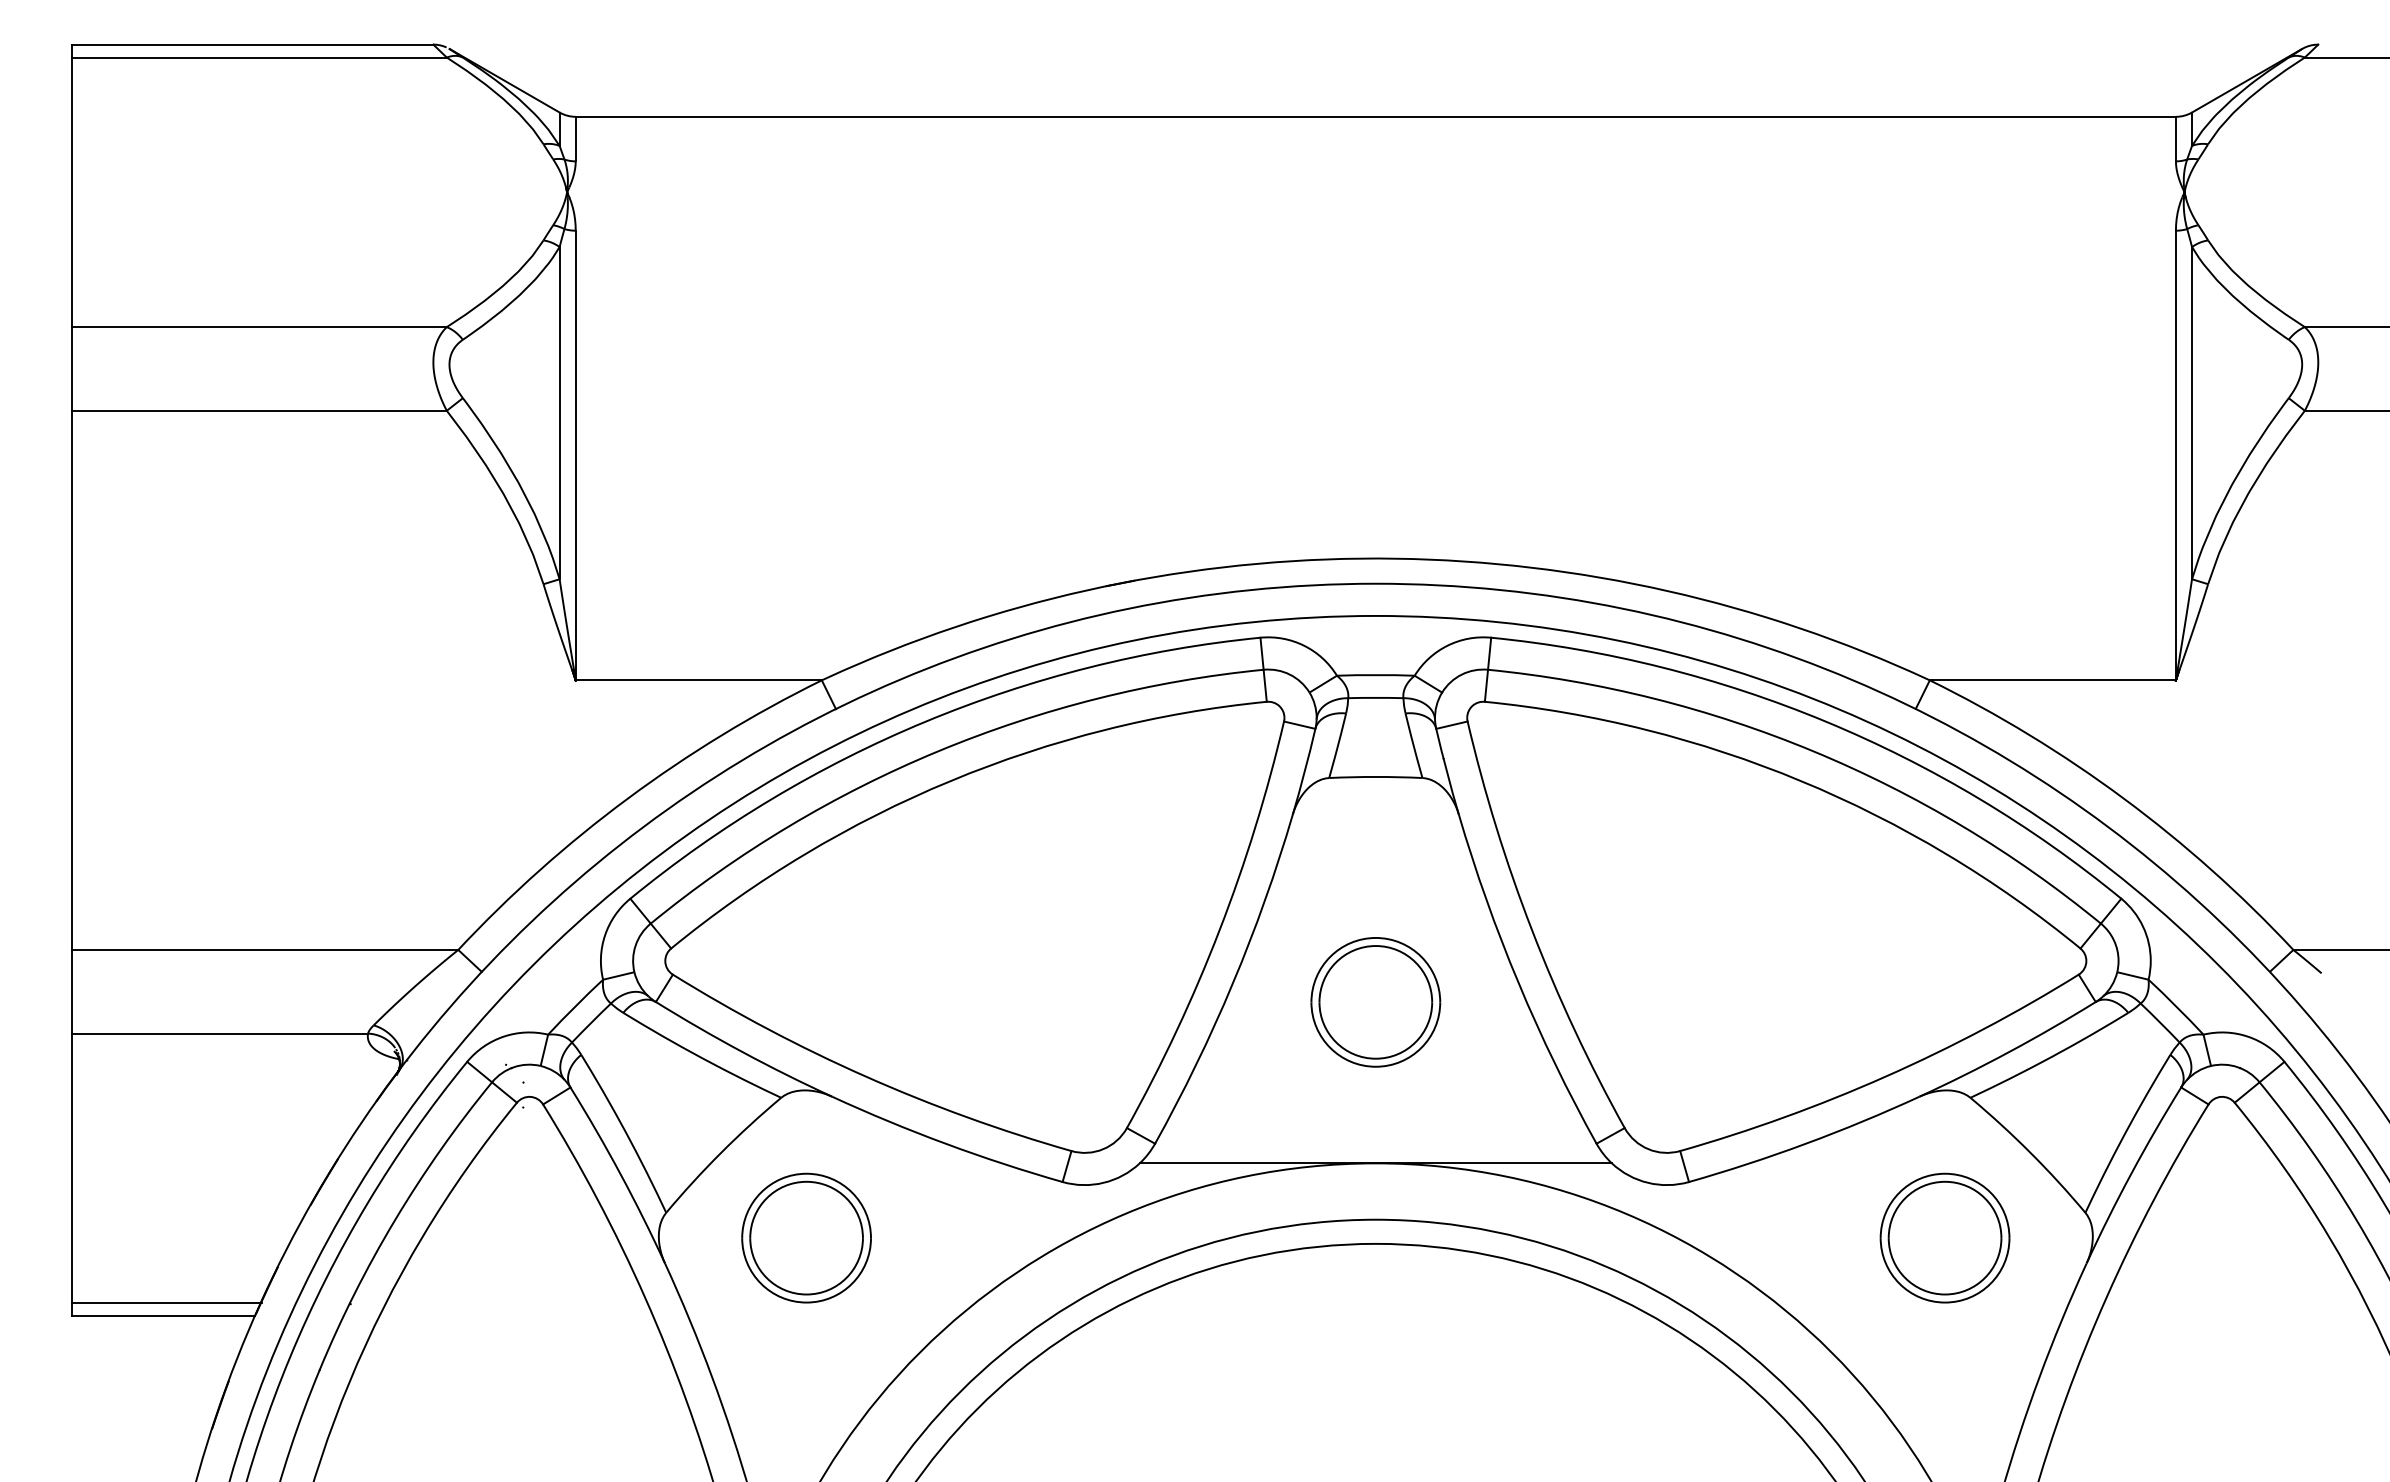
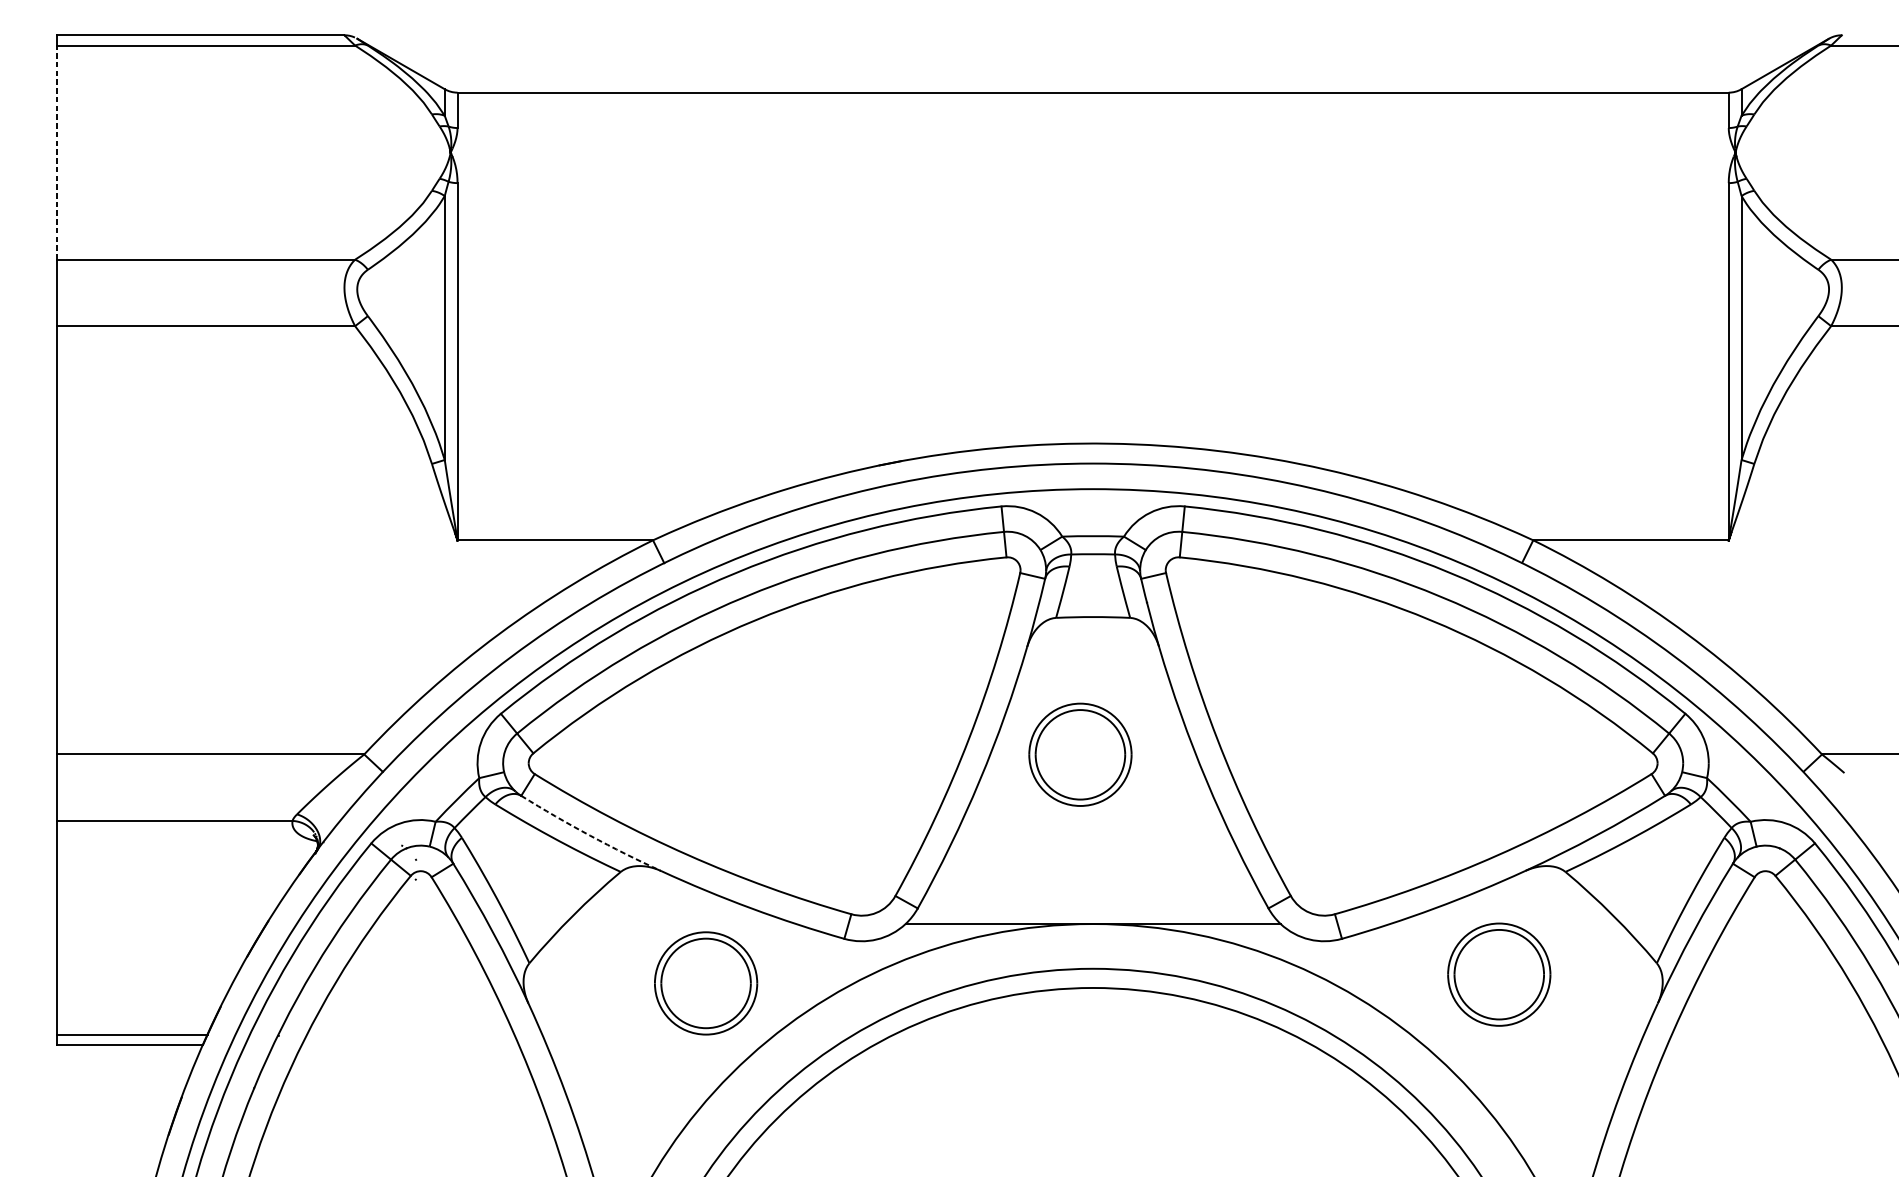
line: (71, 192) -> (56, 152), solid -> dashed
part: (1375, 1002) -> (1080, 754), moved
arc: (742, 1052) -> (590, 835), solid -> dashed
part: (806, 1237) -> (706, 982), moved
part: (1944, 1237) -> (1498, 974), moved

